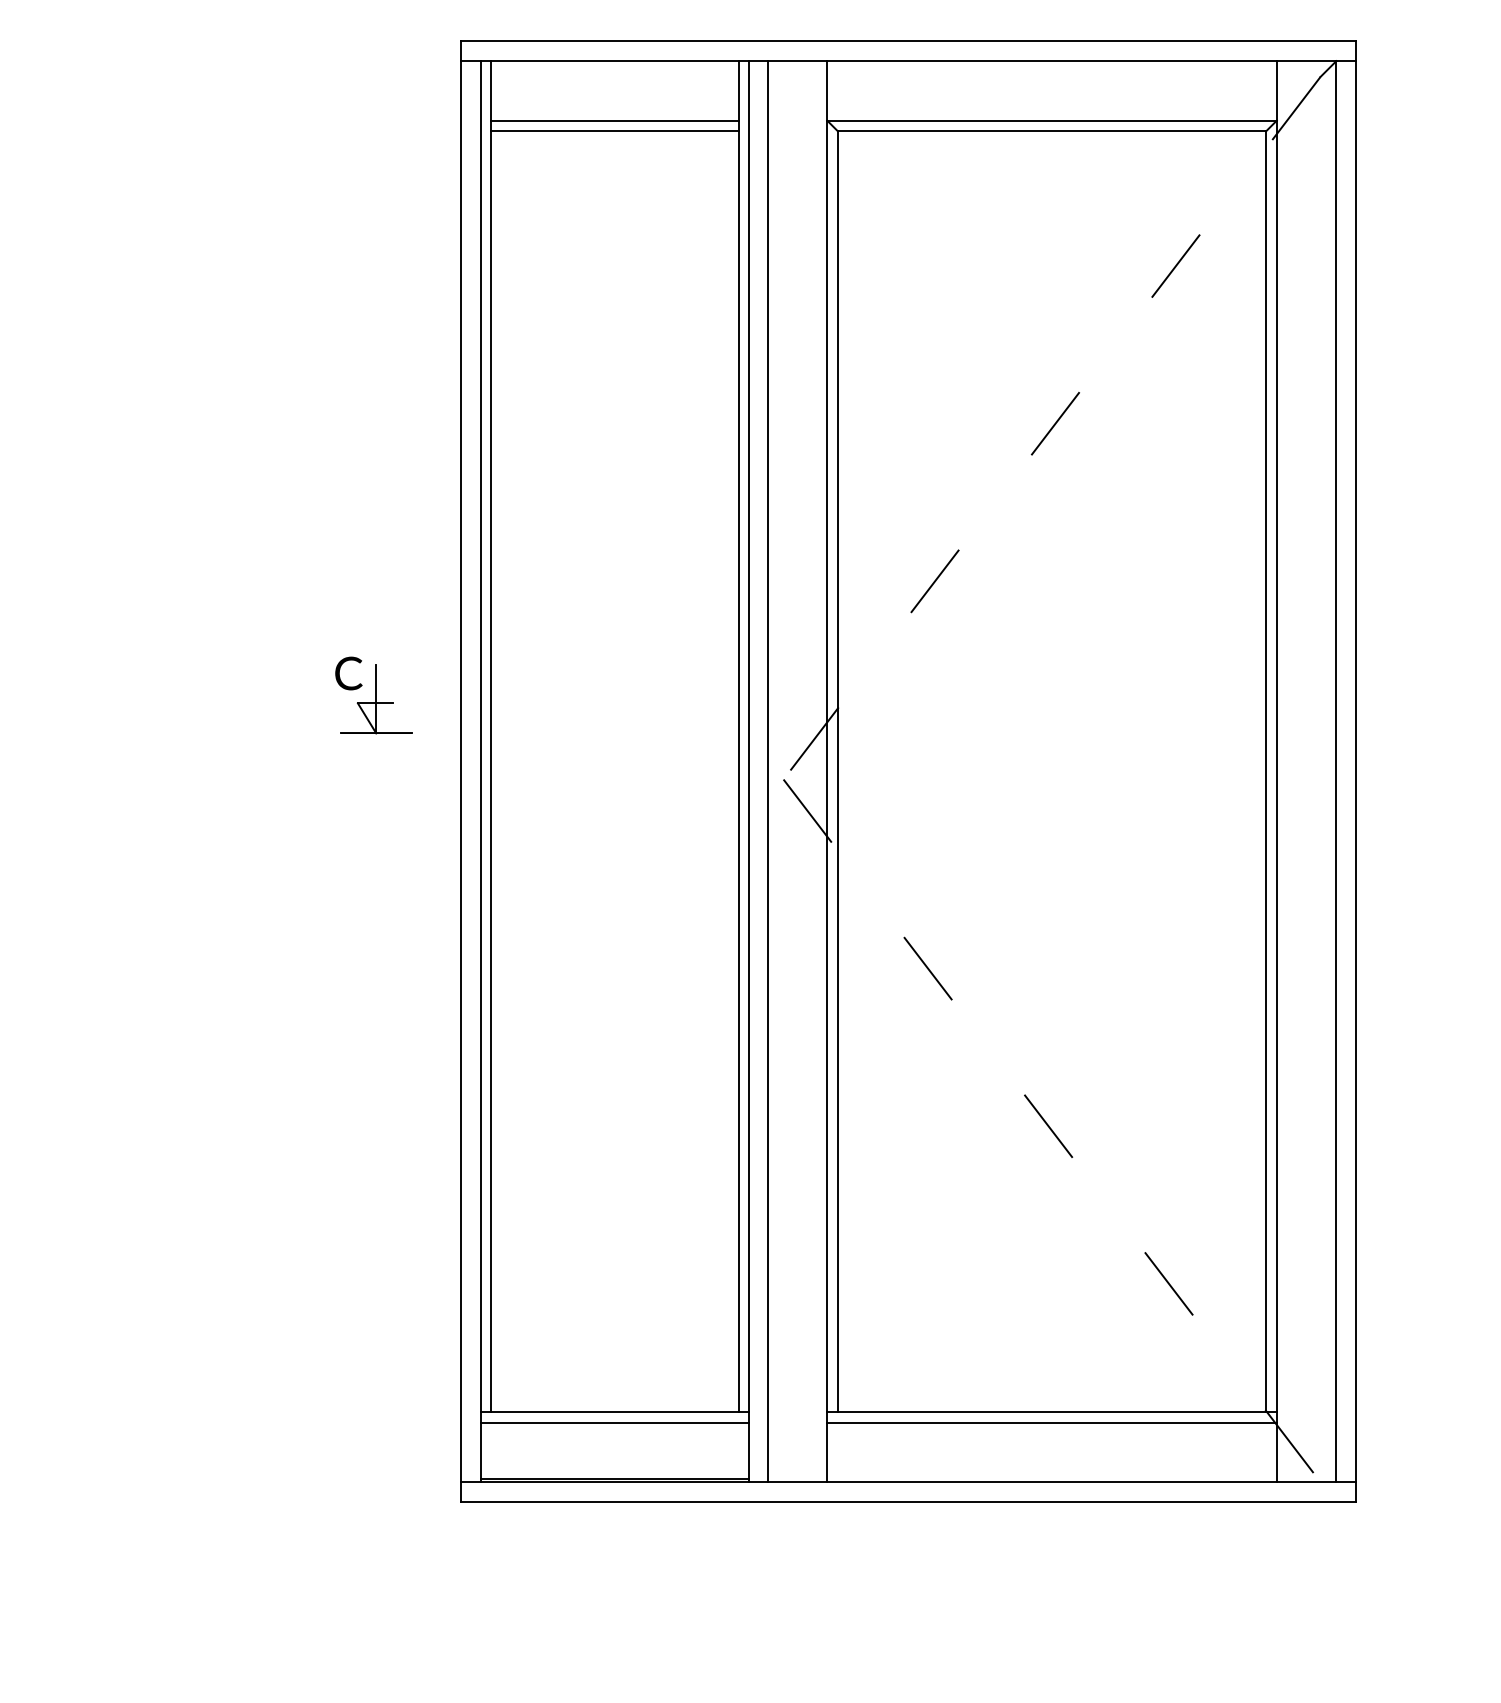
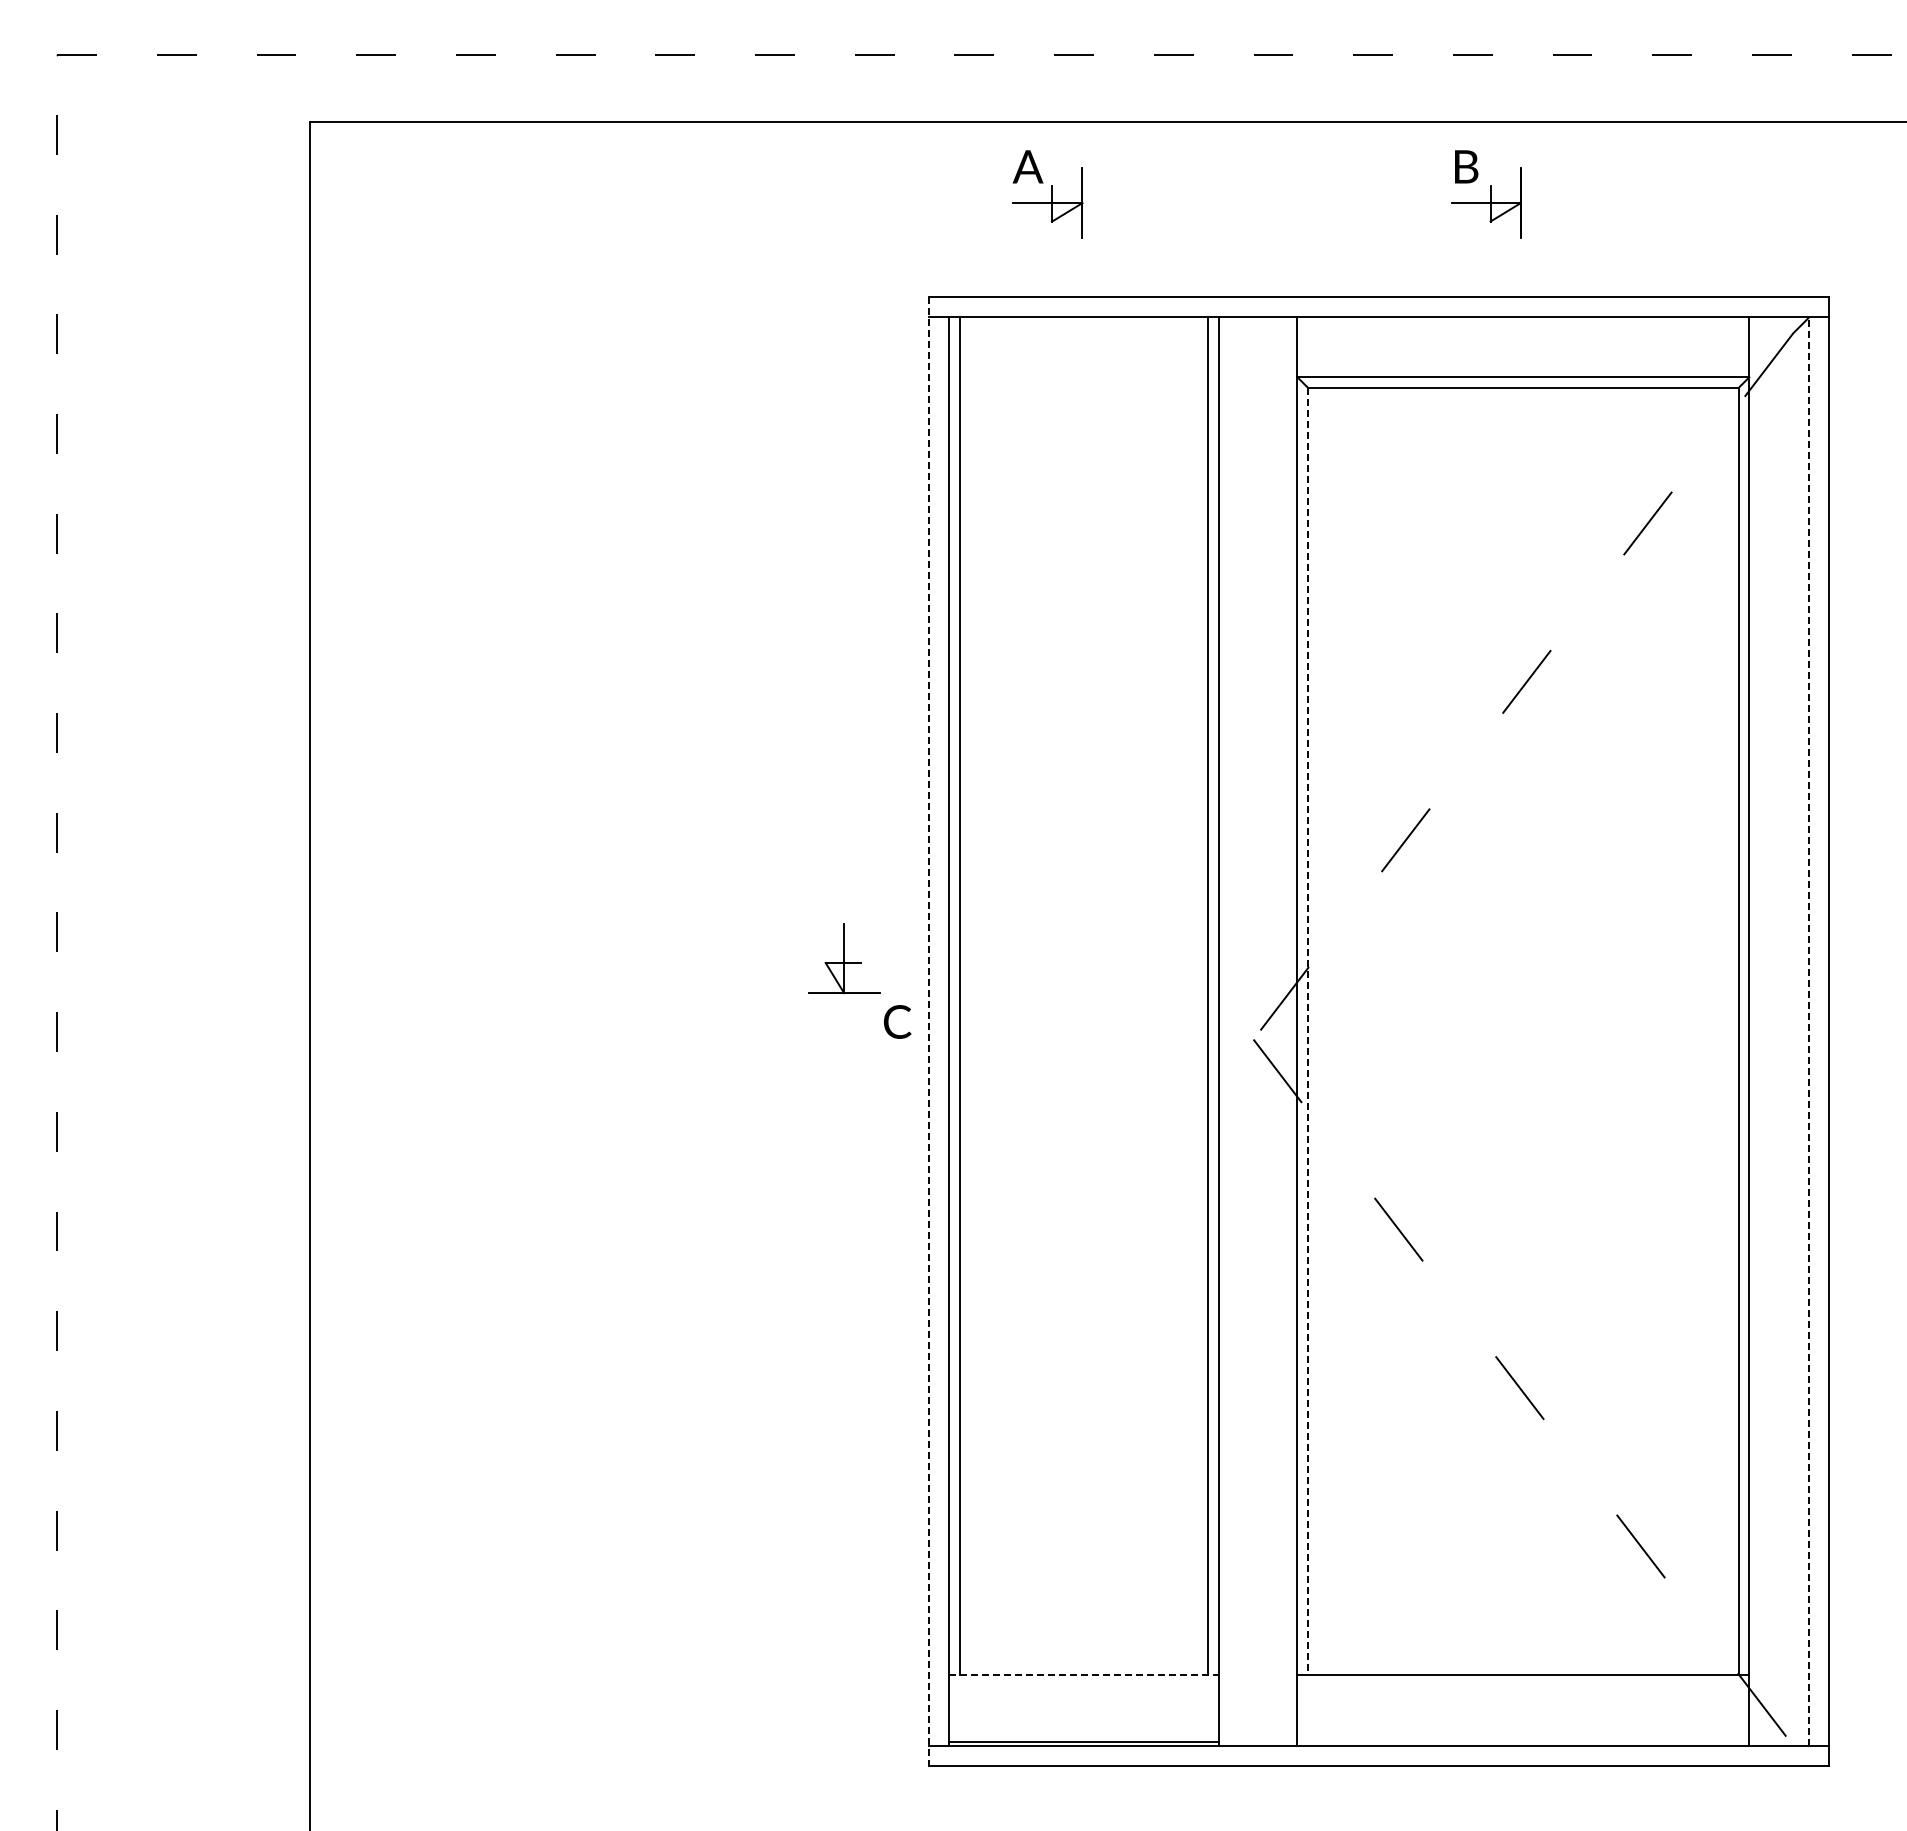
line: (614, 120) -> (1083, 377), removed
line: (614, 130) -> (1083, 387), removed
text: (348, 673) -> (897, 1021), moved
line: (767, 771) -> (1237, 1031), removed
line: (838, 771) -> (1308, 1031), solid -> dashed
line: (1336, 771) -> (1809, 1031), solid -> dashed
line: (461, 772) -> (929, 1032), solid -> dashed
line: (615, 1412) -> (1084, 1675), solid -> dashed
line: (614, 1422) -> (1083, 1685), removed
line: (1052, 1422) -> (1523, 1685), removed

